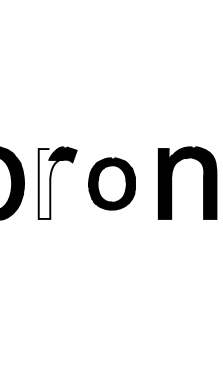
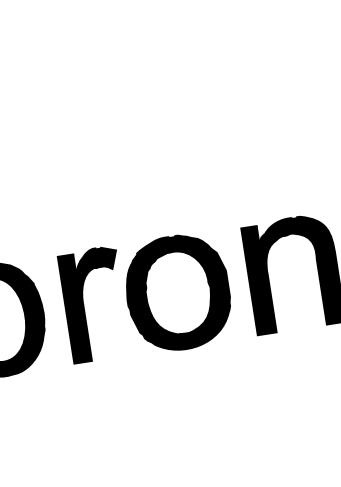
fill: (50, 183) -> (83, 306), added
part: (111, 183) -> (177, 292), size x1.43

